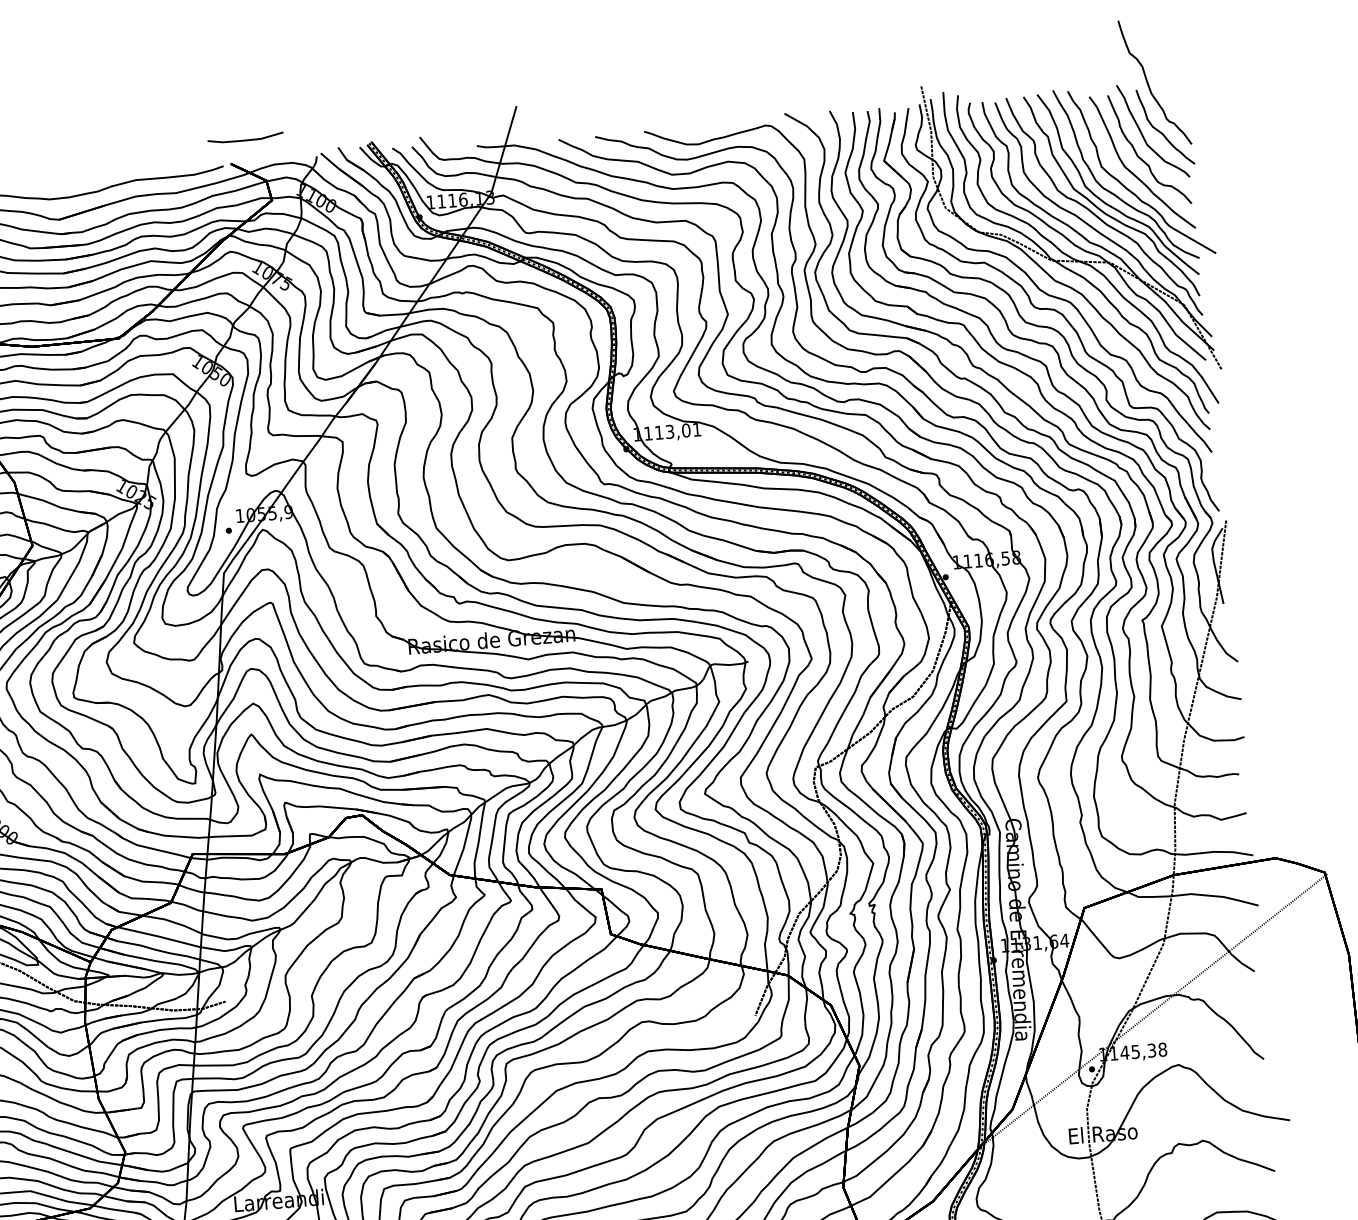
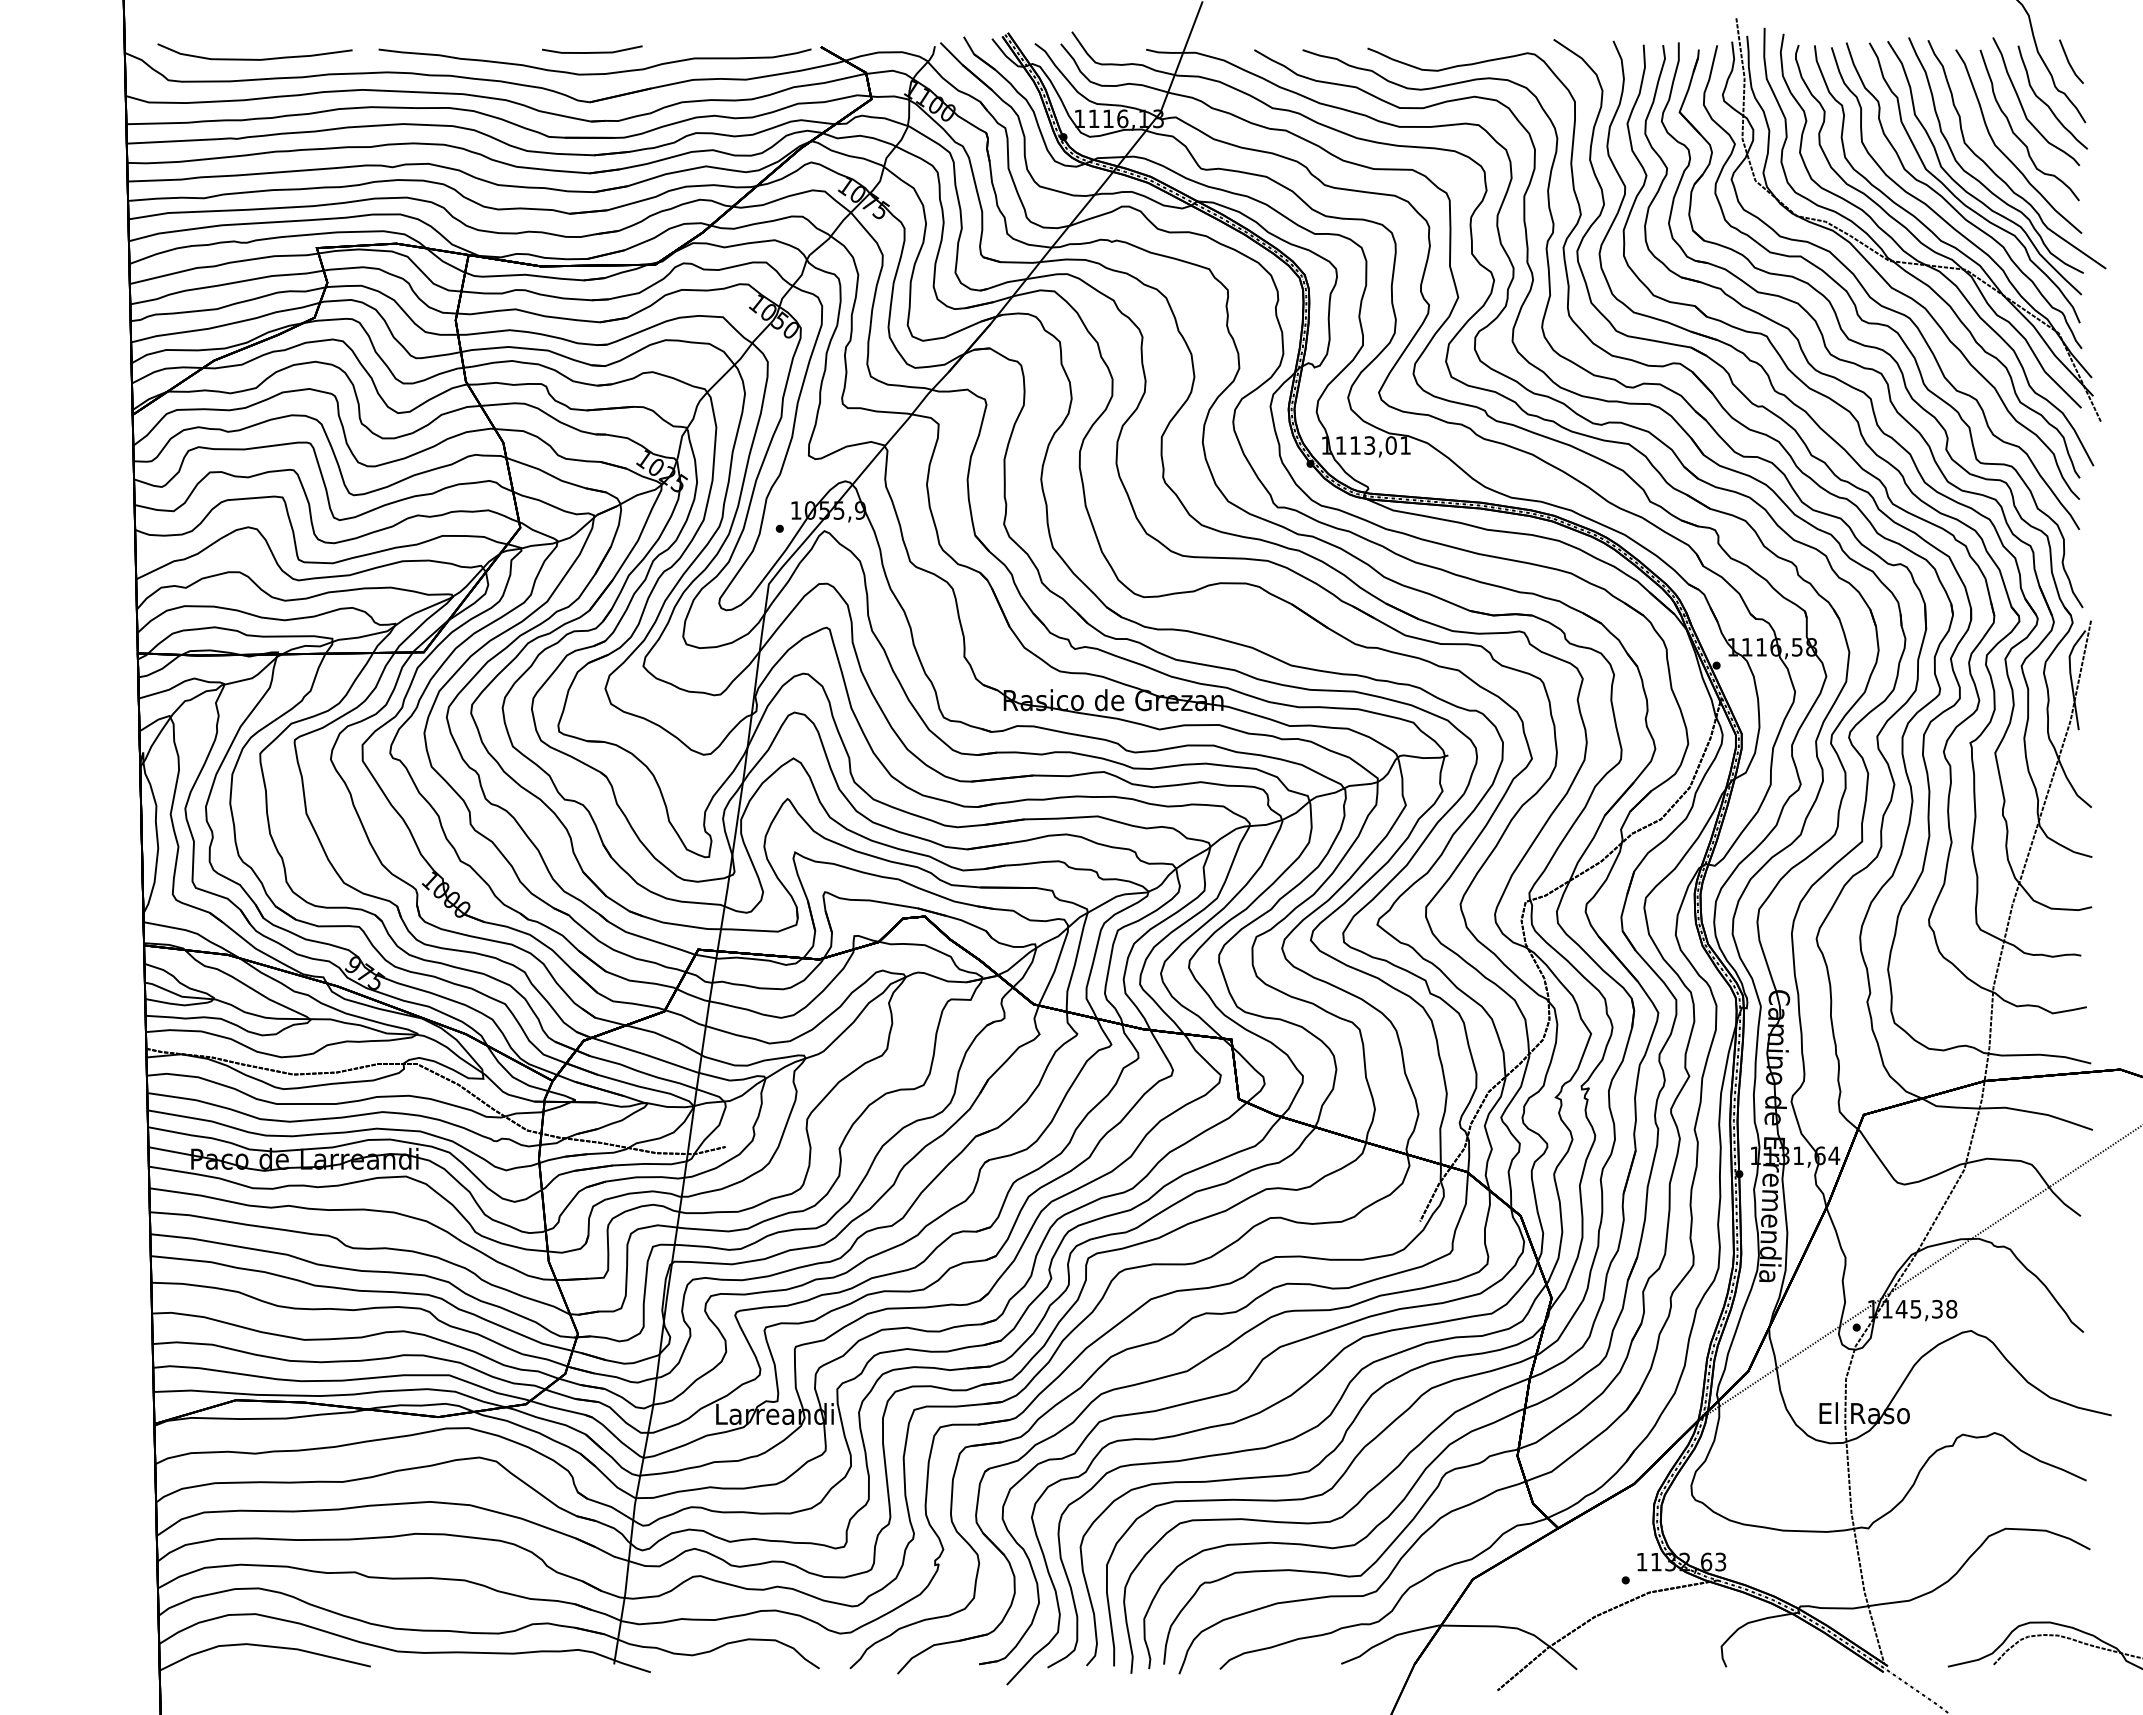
line: (1175, 98) -> (2069, 61), added
line: (246, 139) -> (593, 51), moved

